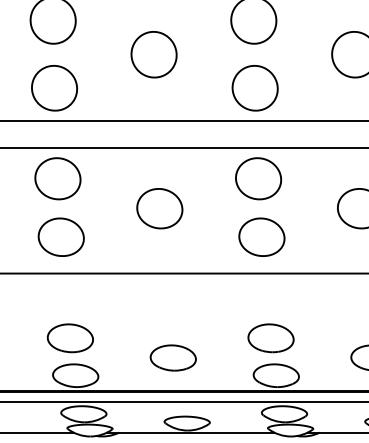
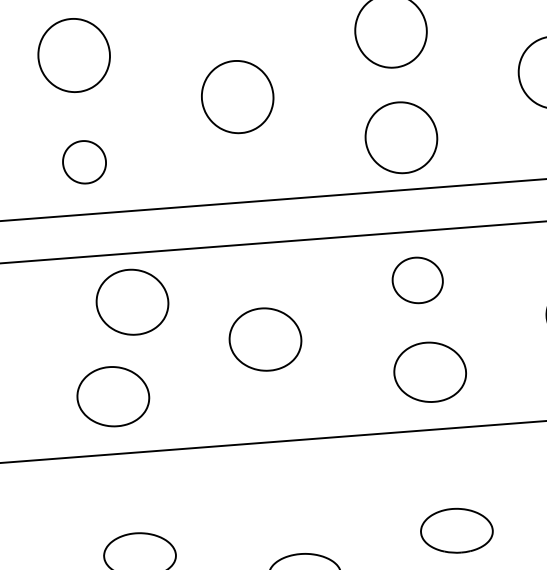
part: (54, 88) -> (84, 162), size x0.6
part: (57, 178) -> (131, 301), moved
part: (258, 178) -> (417, 279), size x0.7

